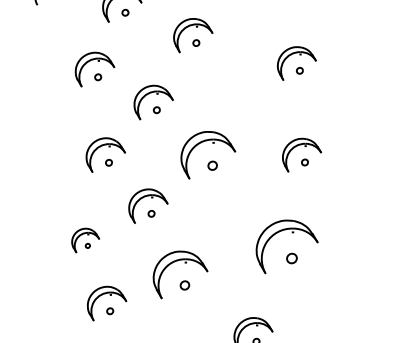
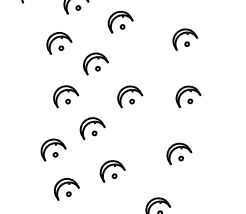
part: (209, 154) -> (130, 96), size x0.71
part: (85, 239) -> (53, 149), size x1.43
part: (287, 246) -> (179, 153), size x0.62
part: (180, 274) -> (112, 171), size x0.71

